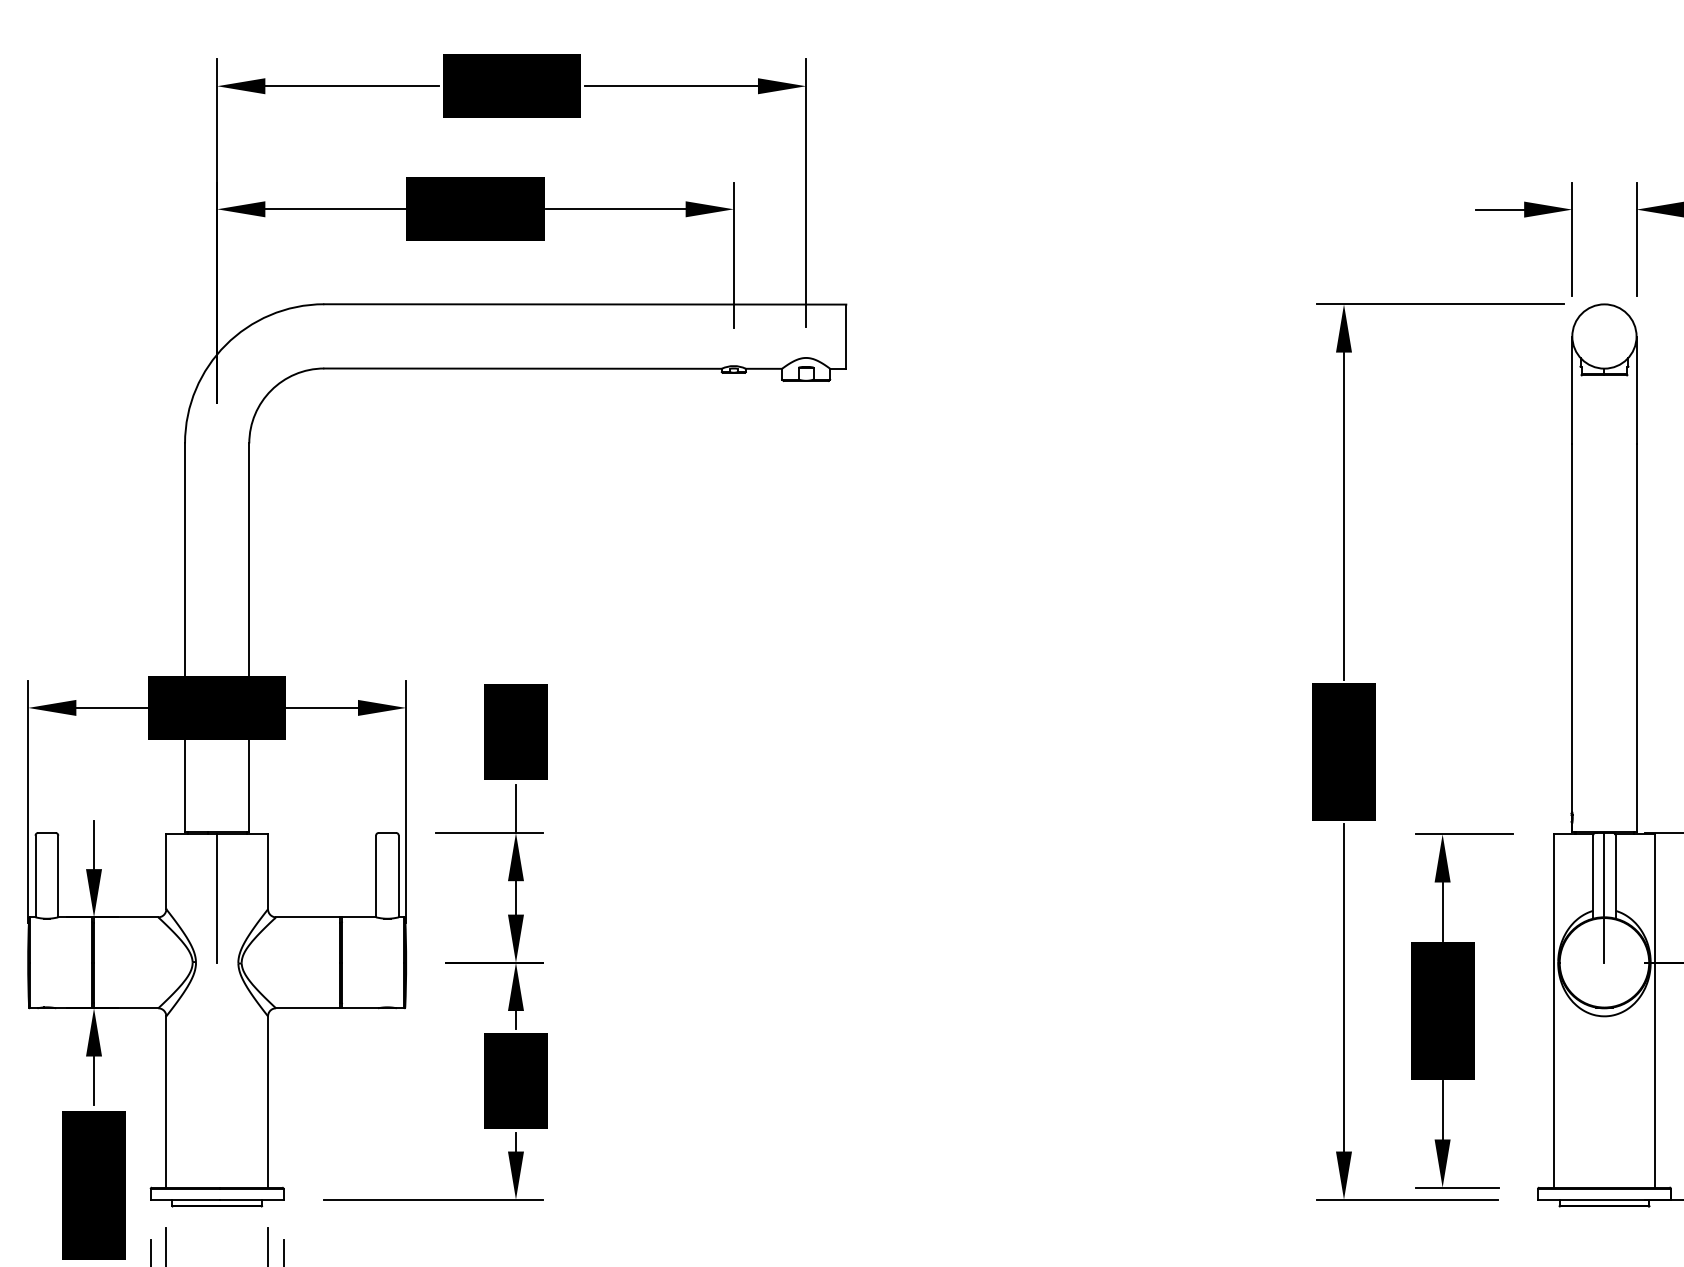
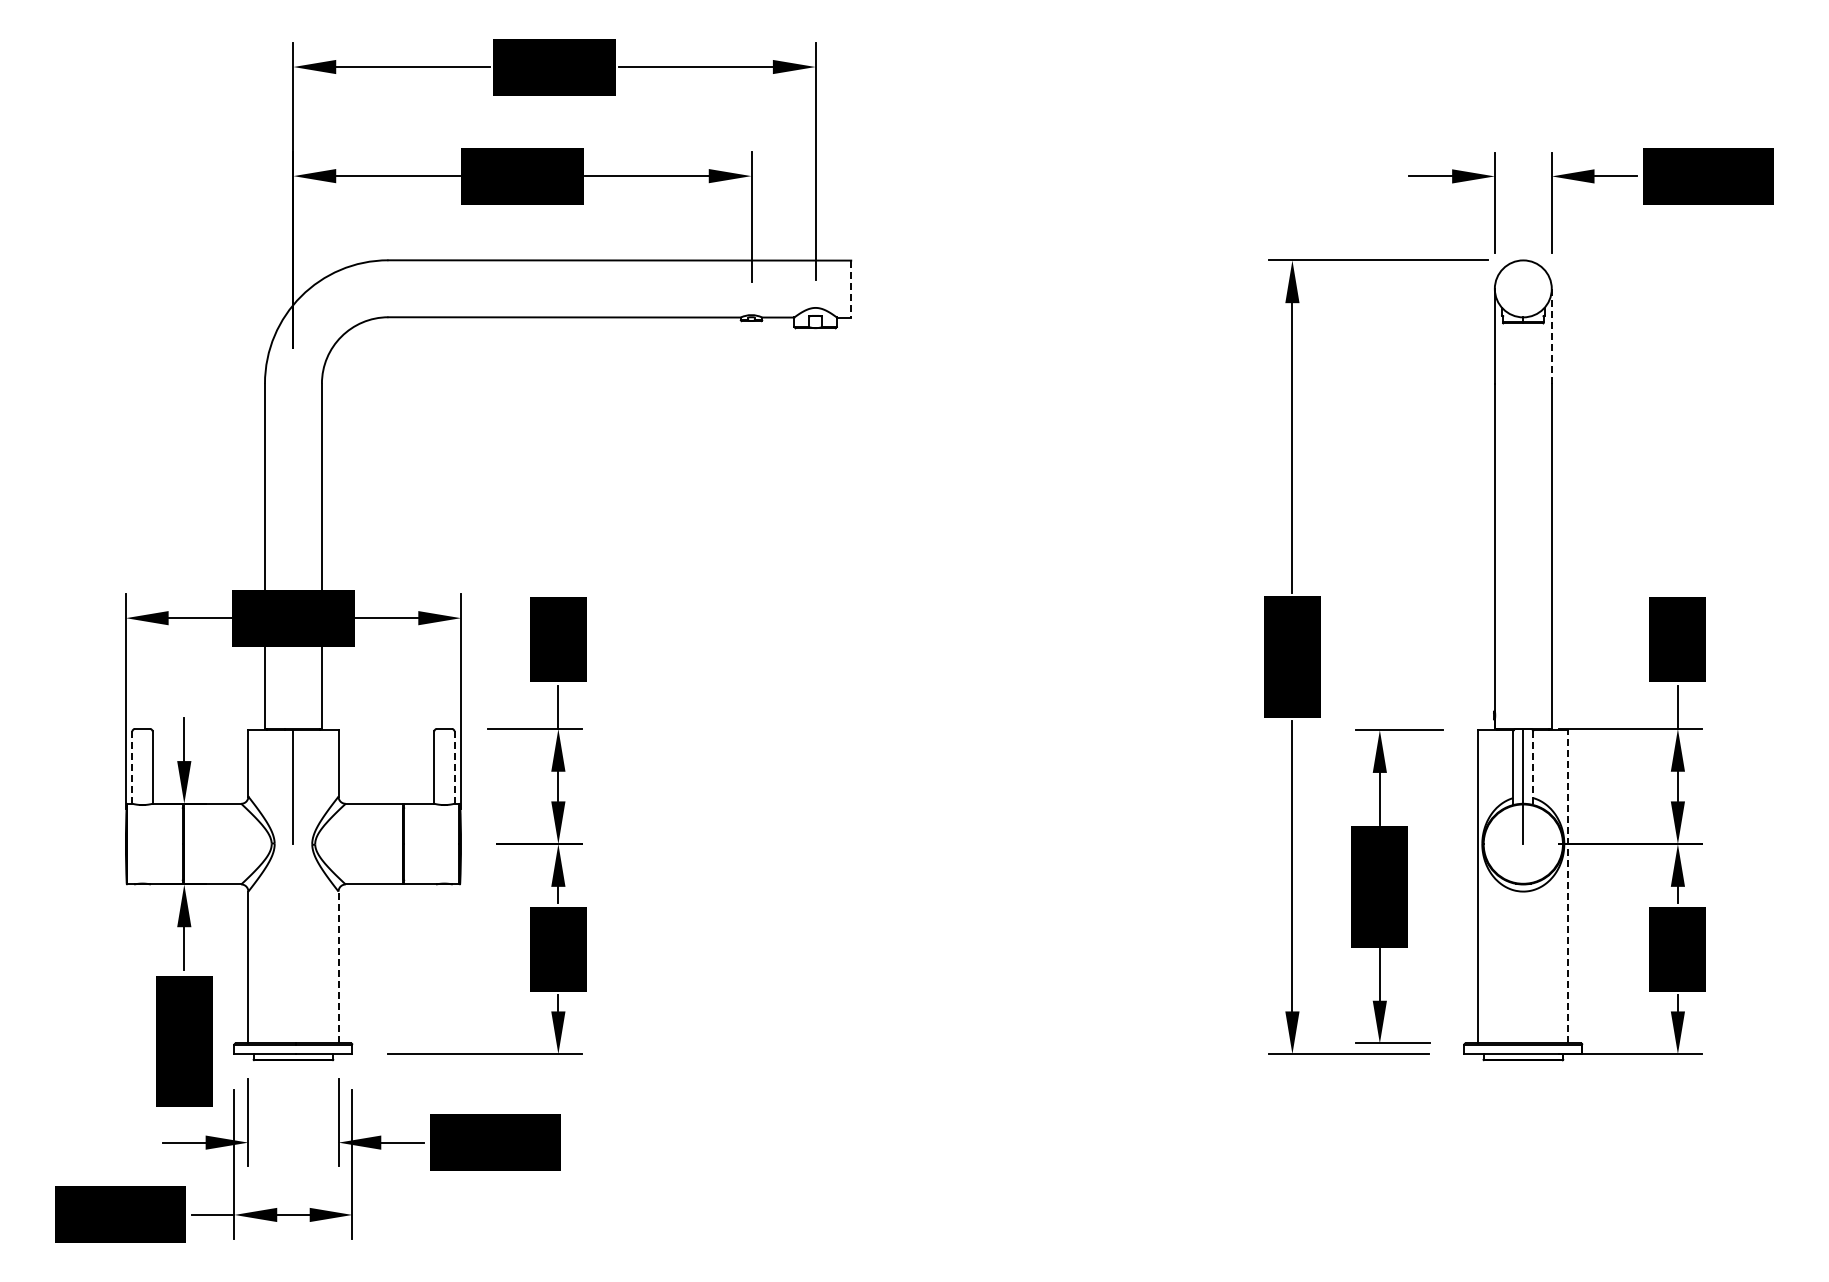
line: (846, 337) -> (851, 289), solid -> dashed
line: (1636, 389) -> (1551, 335), solid -> dashed
line: (35, 877) -> (132, 768), solid -> dashed
line: (398, 877) -> (454, 768), solid -> dashed
line: (1615, 877) -> (1533, 768), solid -> dashed
line: (1655, 1010) -> (1568, 886), solid -> dashed
line: (267, 1101) -> (338, 967), solid -> dashed

